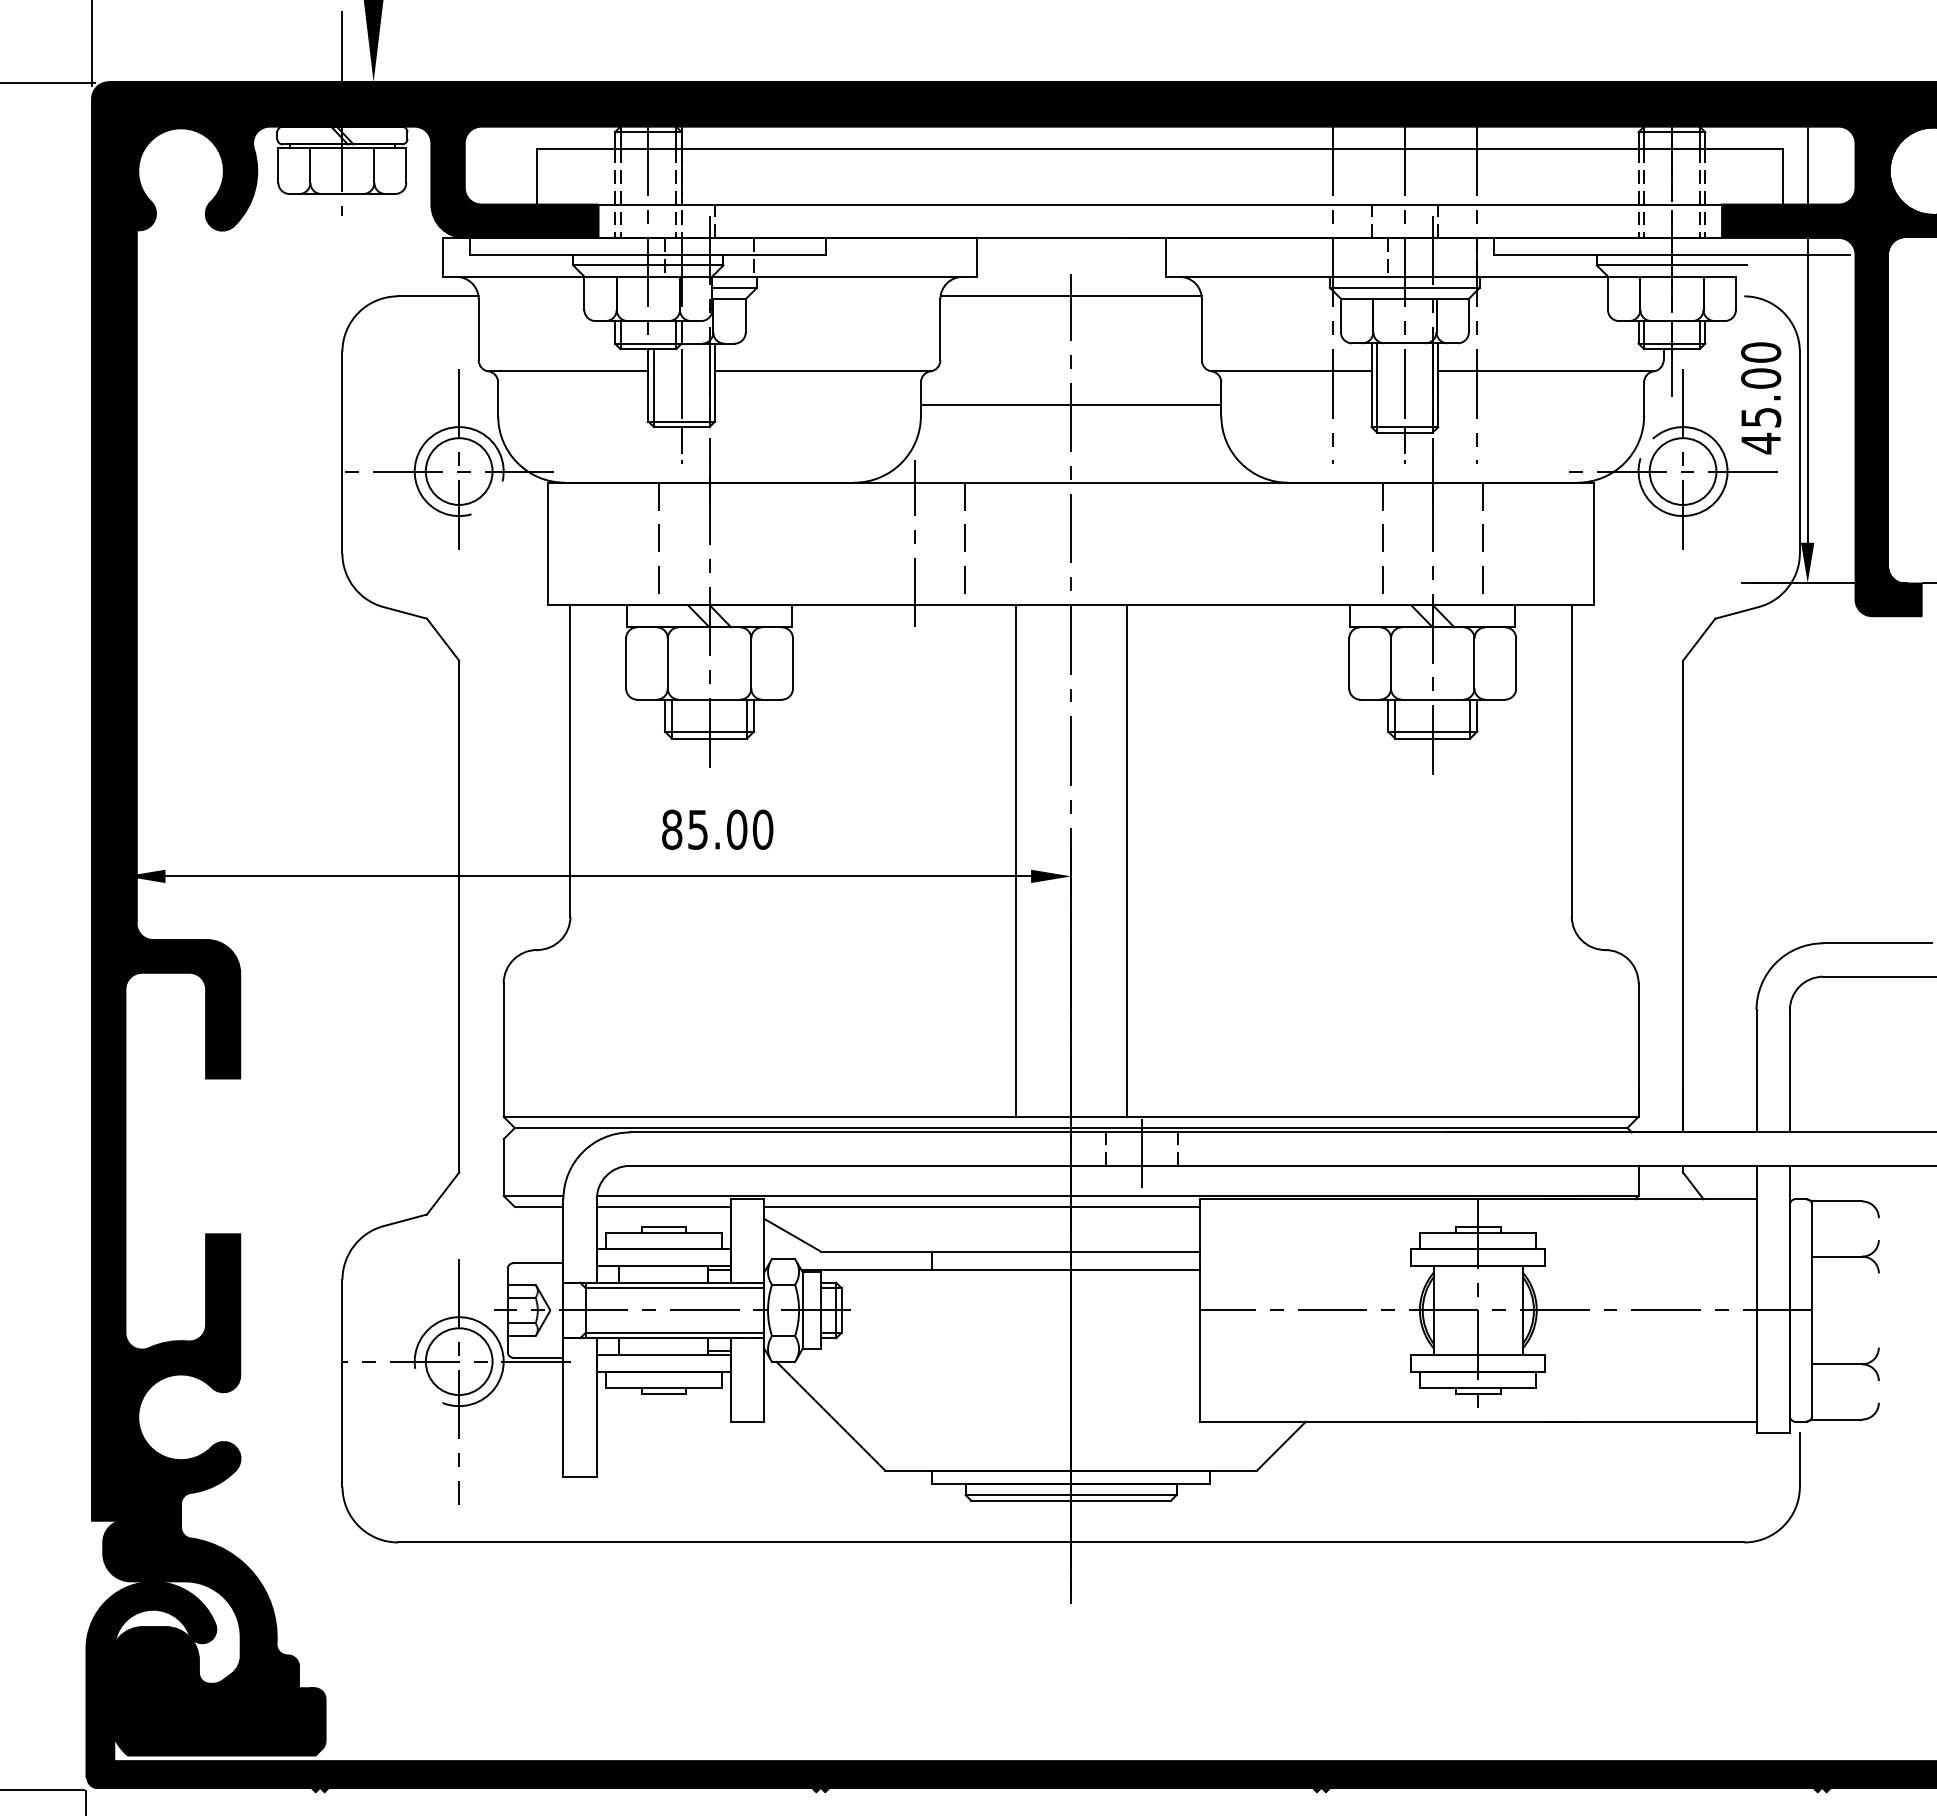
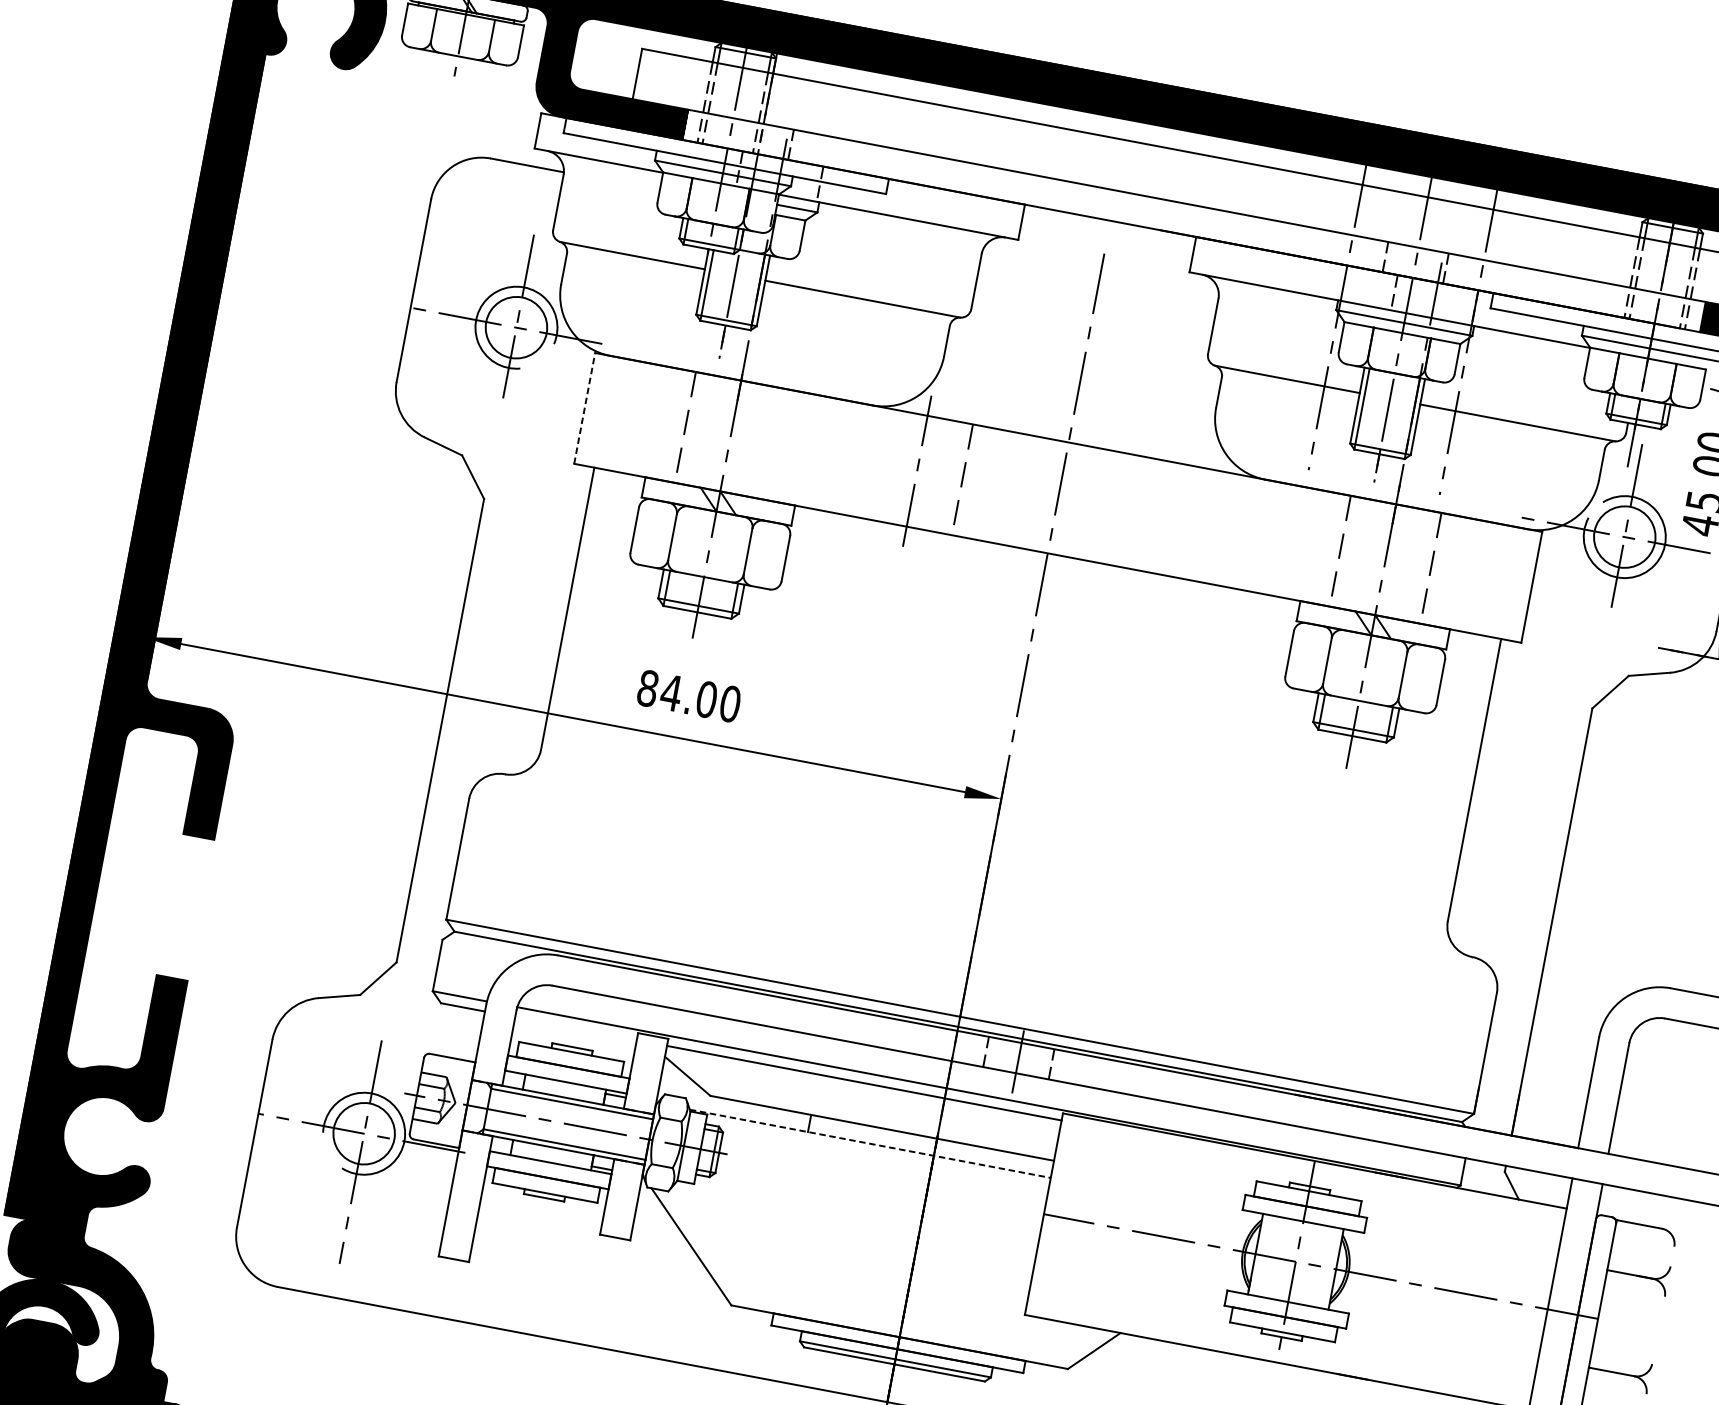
line: (1070, 296) -> (1100, 273), removed
line: (1070, 404) -> (1081, 371), removed
line: (548, 543) -> (585, 408), solid -> dashed
text: (697, 829) -> (671, 692), 85.00 -> 84.00
line: (1015, 860) -> (953, 775), removed
line: (1126, 860) -> (1054, 794), removed
line: (663, 1207) -> (575, 1029), removed
line: (1001, 1270) -> (870, 1143), solid -> dashed

